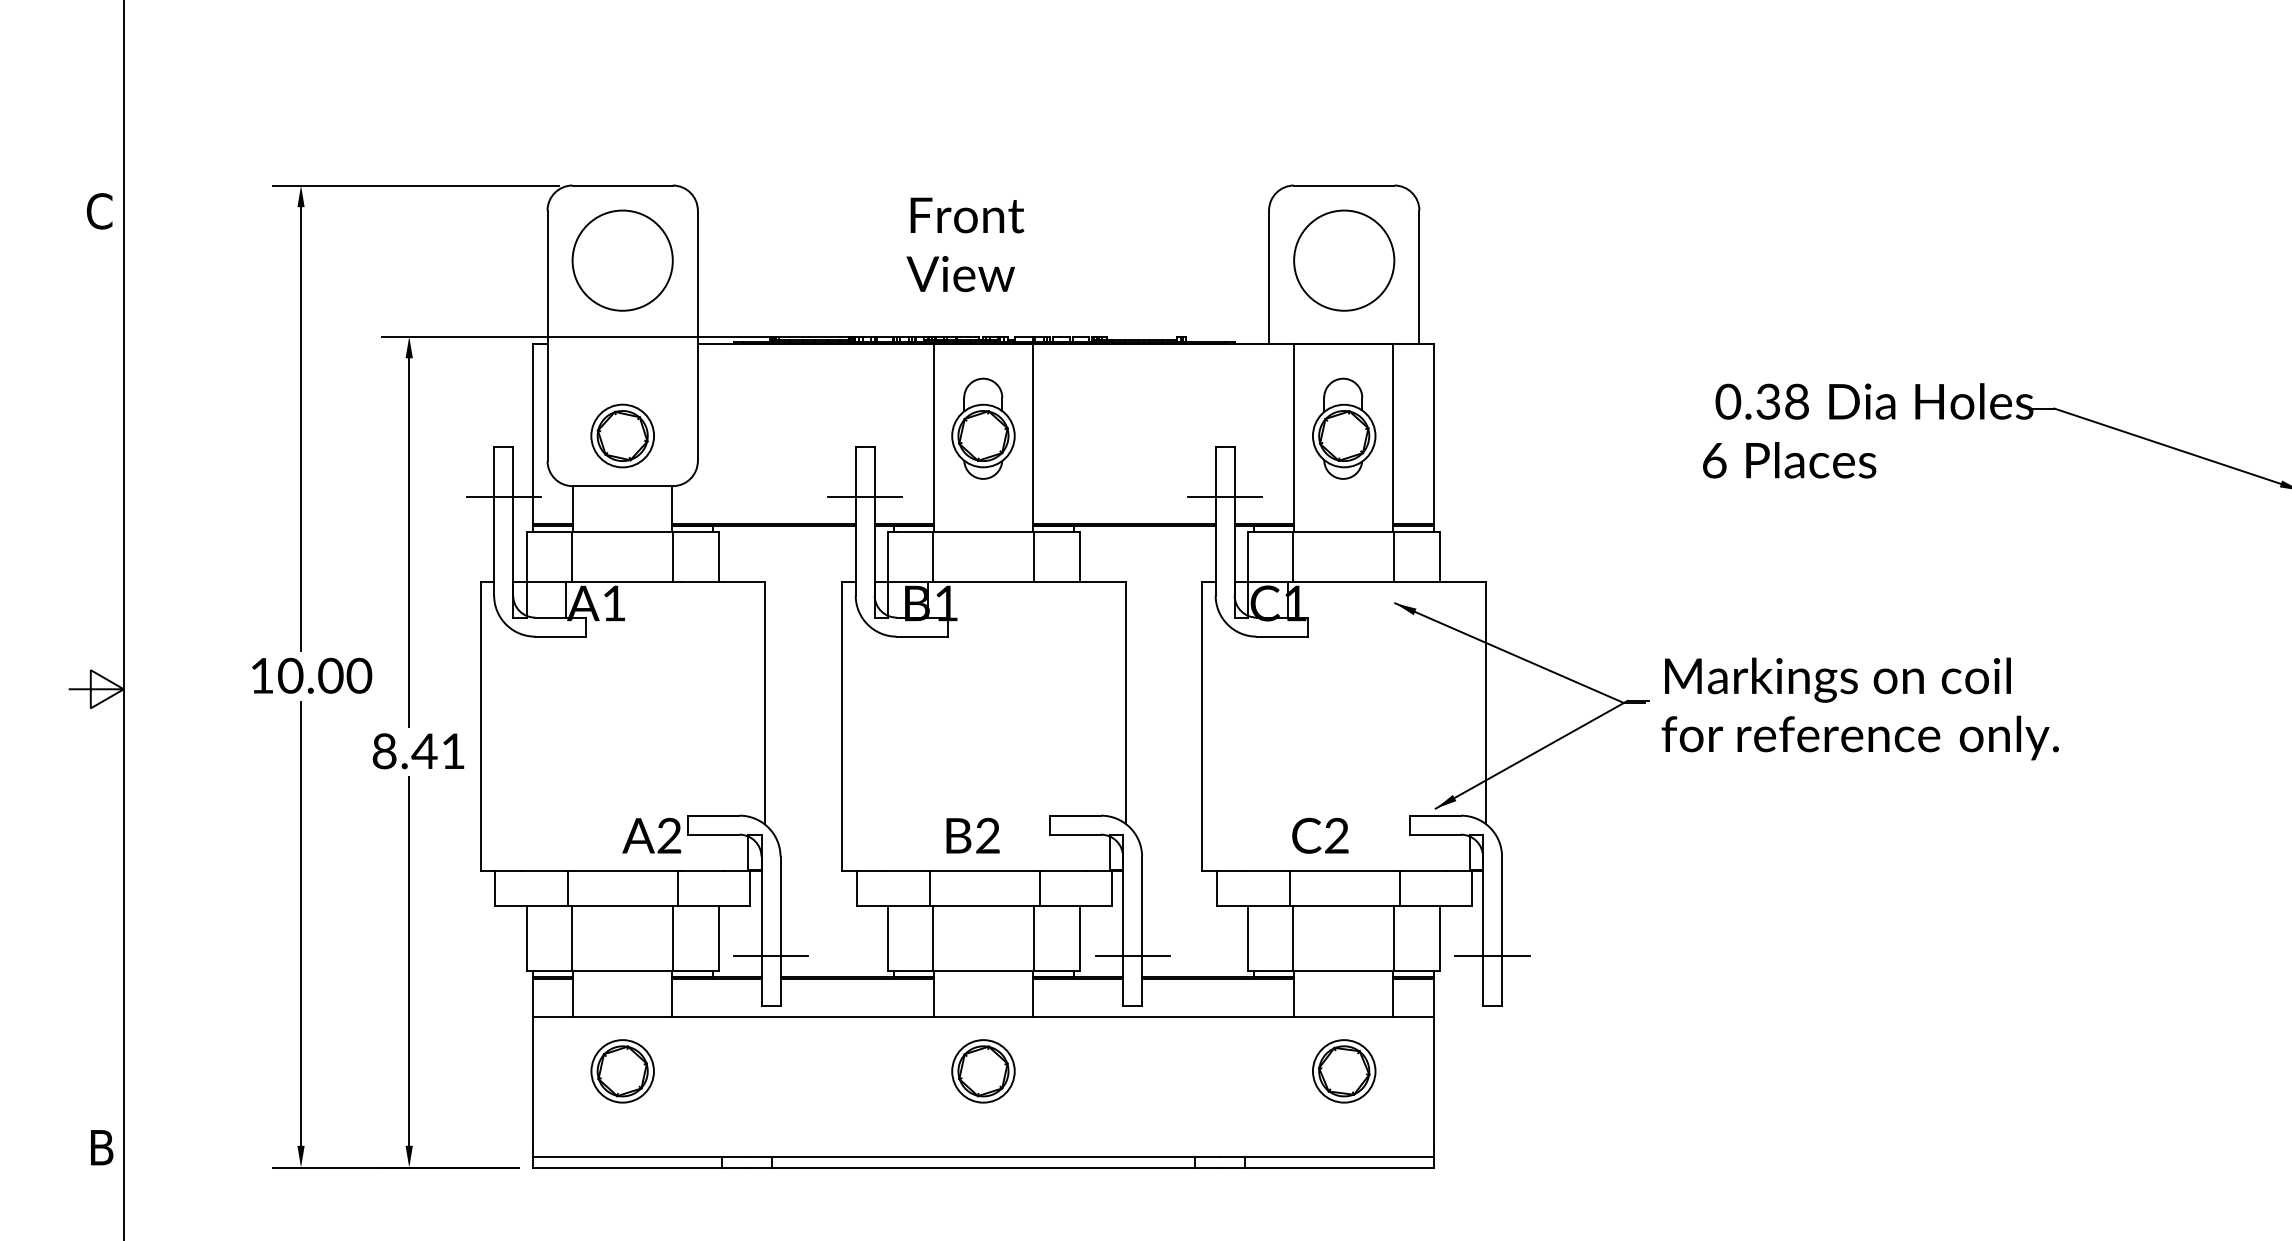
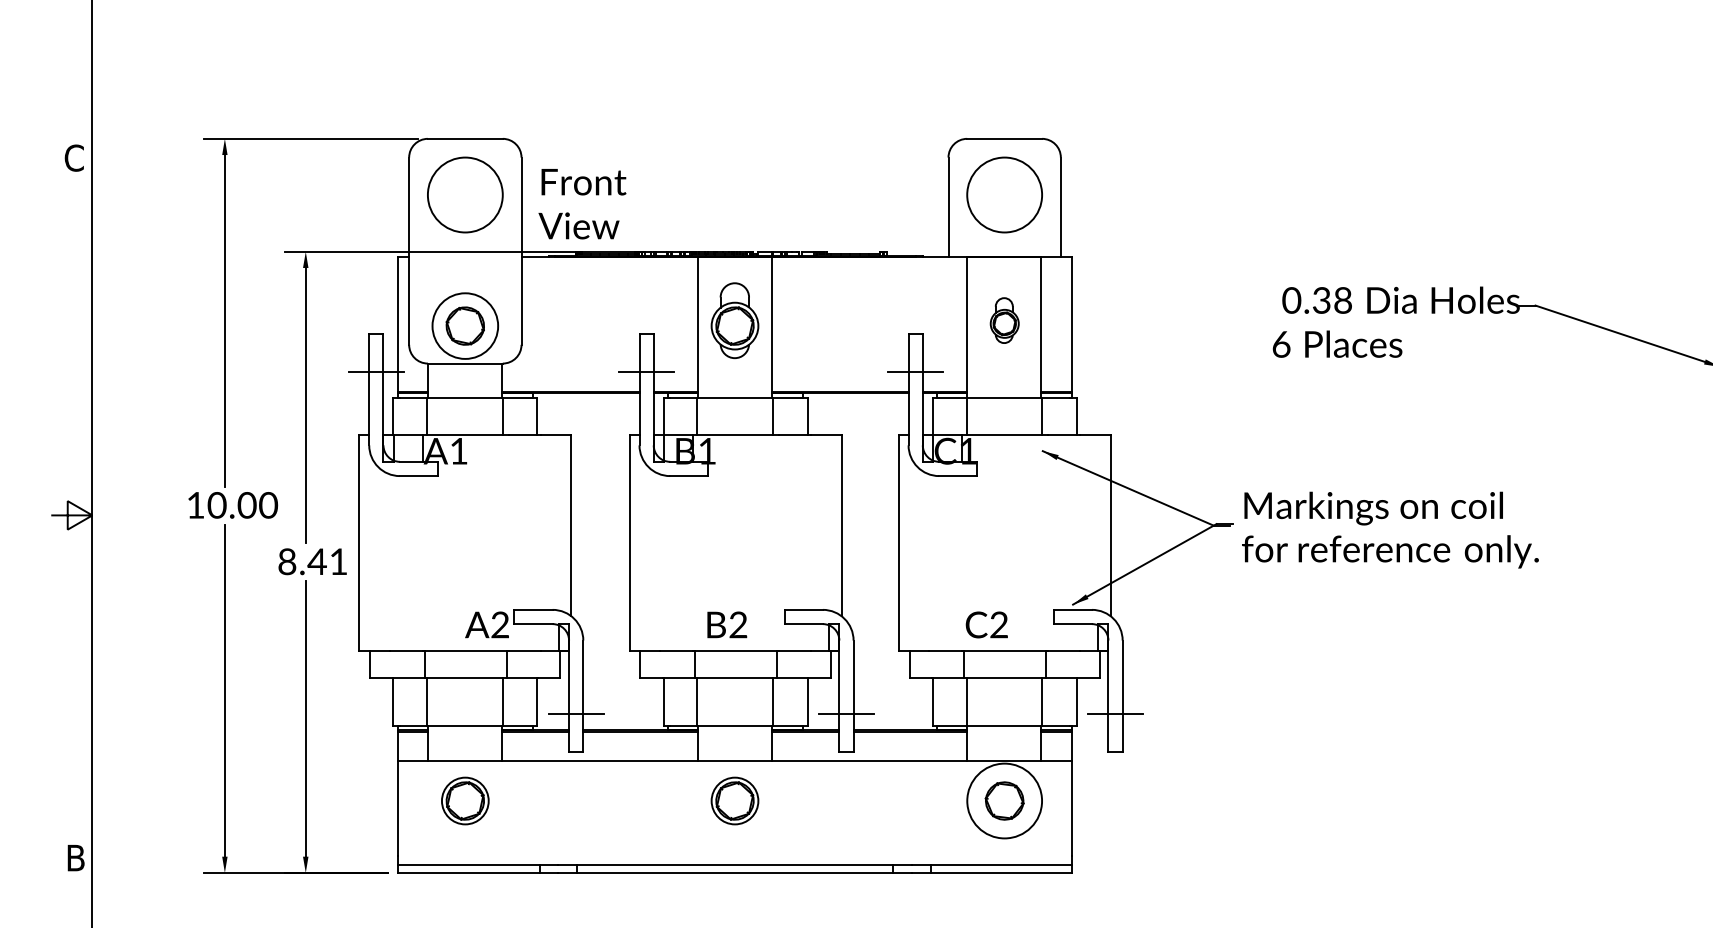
text: (965, 244) -> (582, 203), moved
part: (1344, 428) -> (1004, 320), size x0.6
circle: (622, 435) -> (465, 325), size x1.4
circle: (1343, 1071) -> (1004, 801), size x1.6

